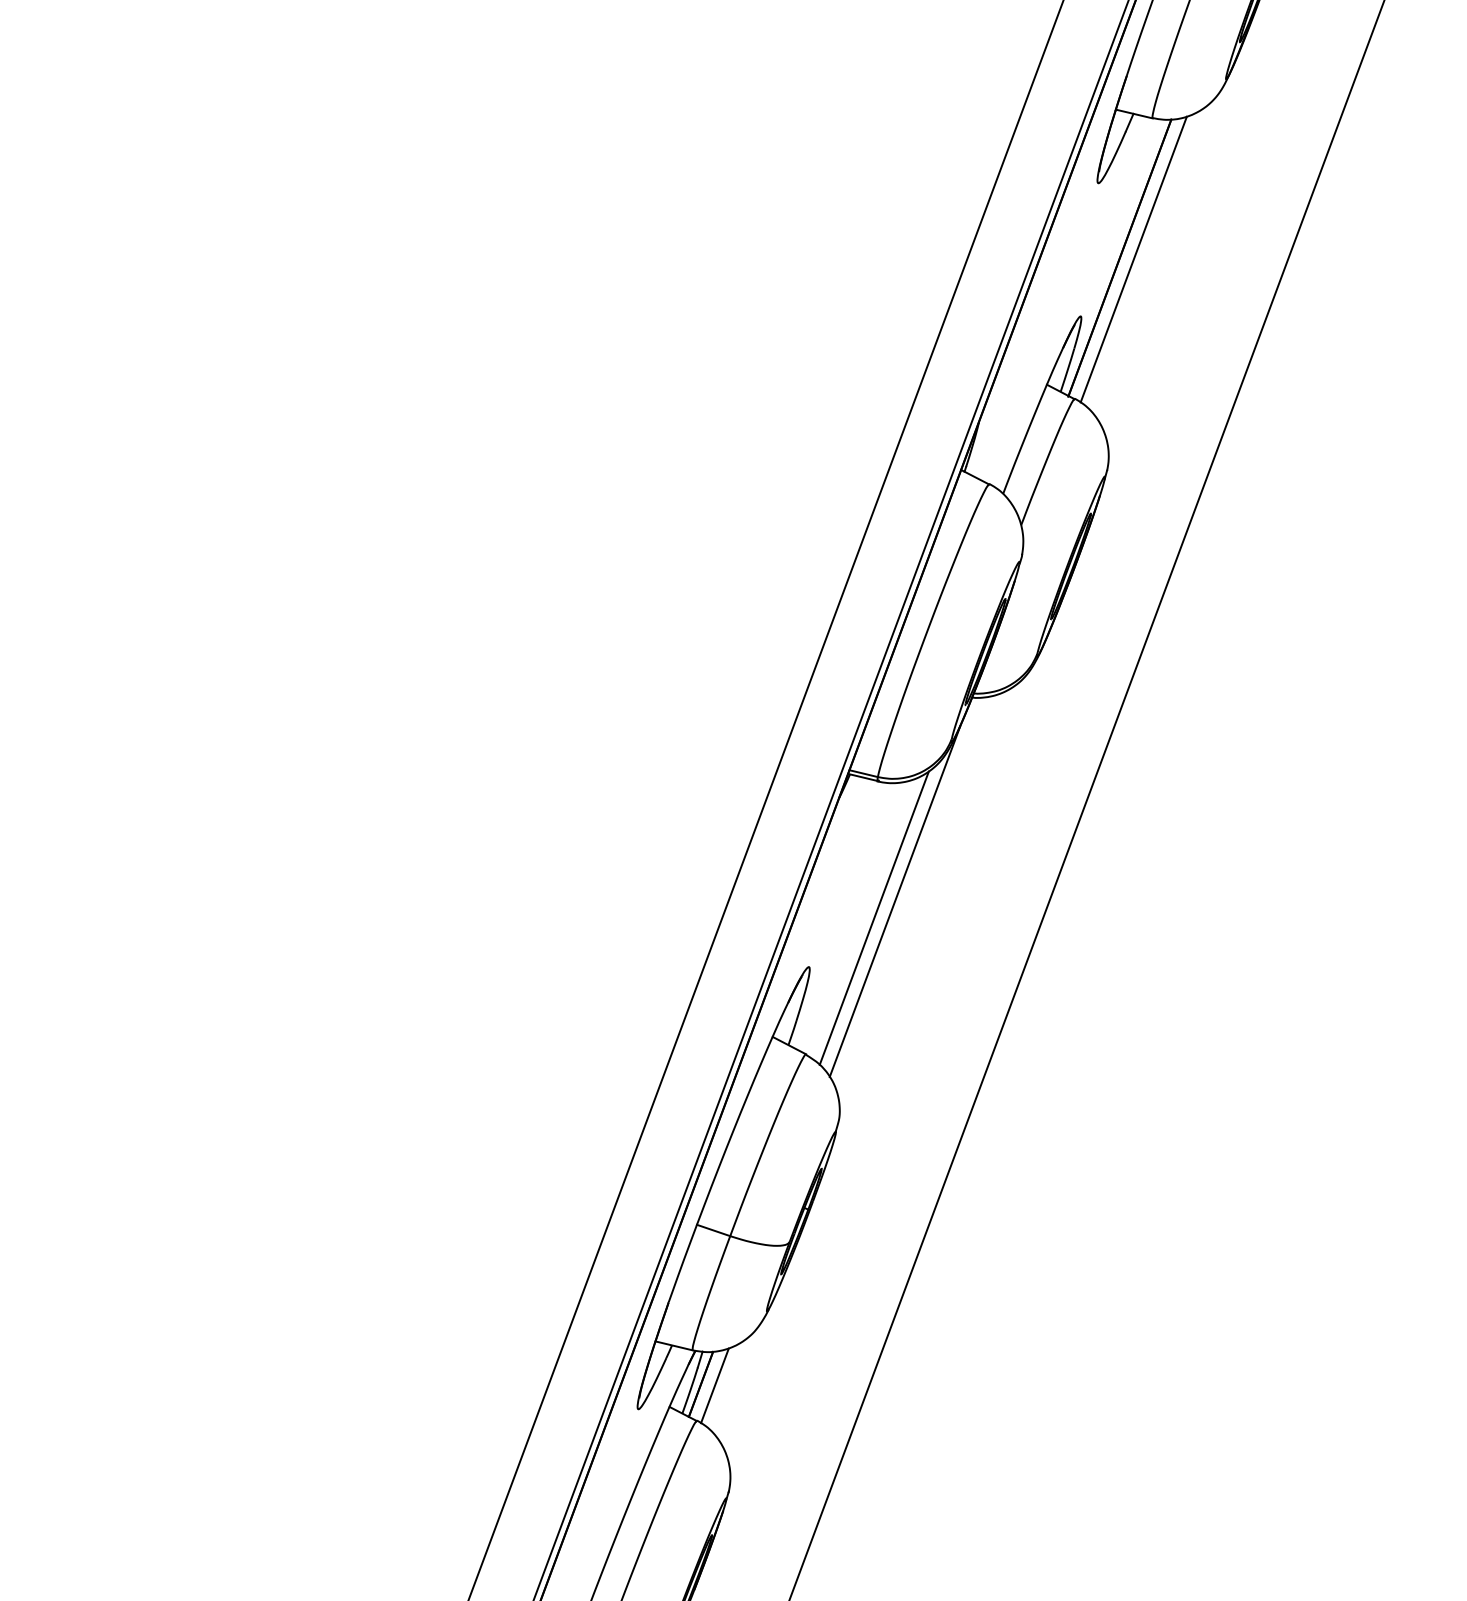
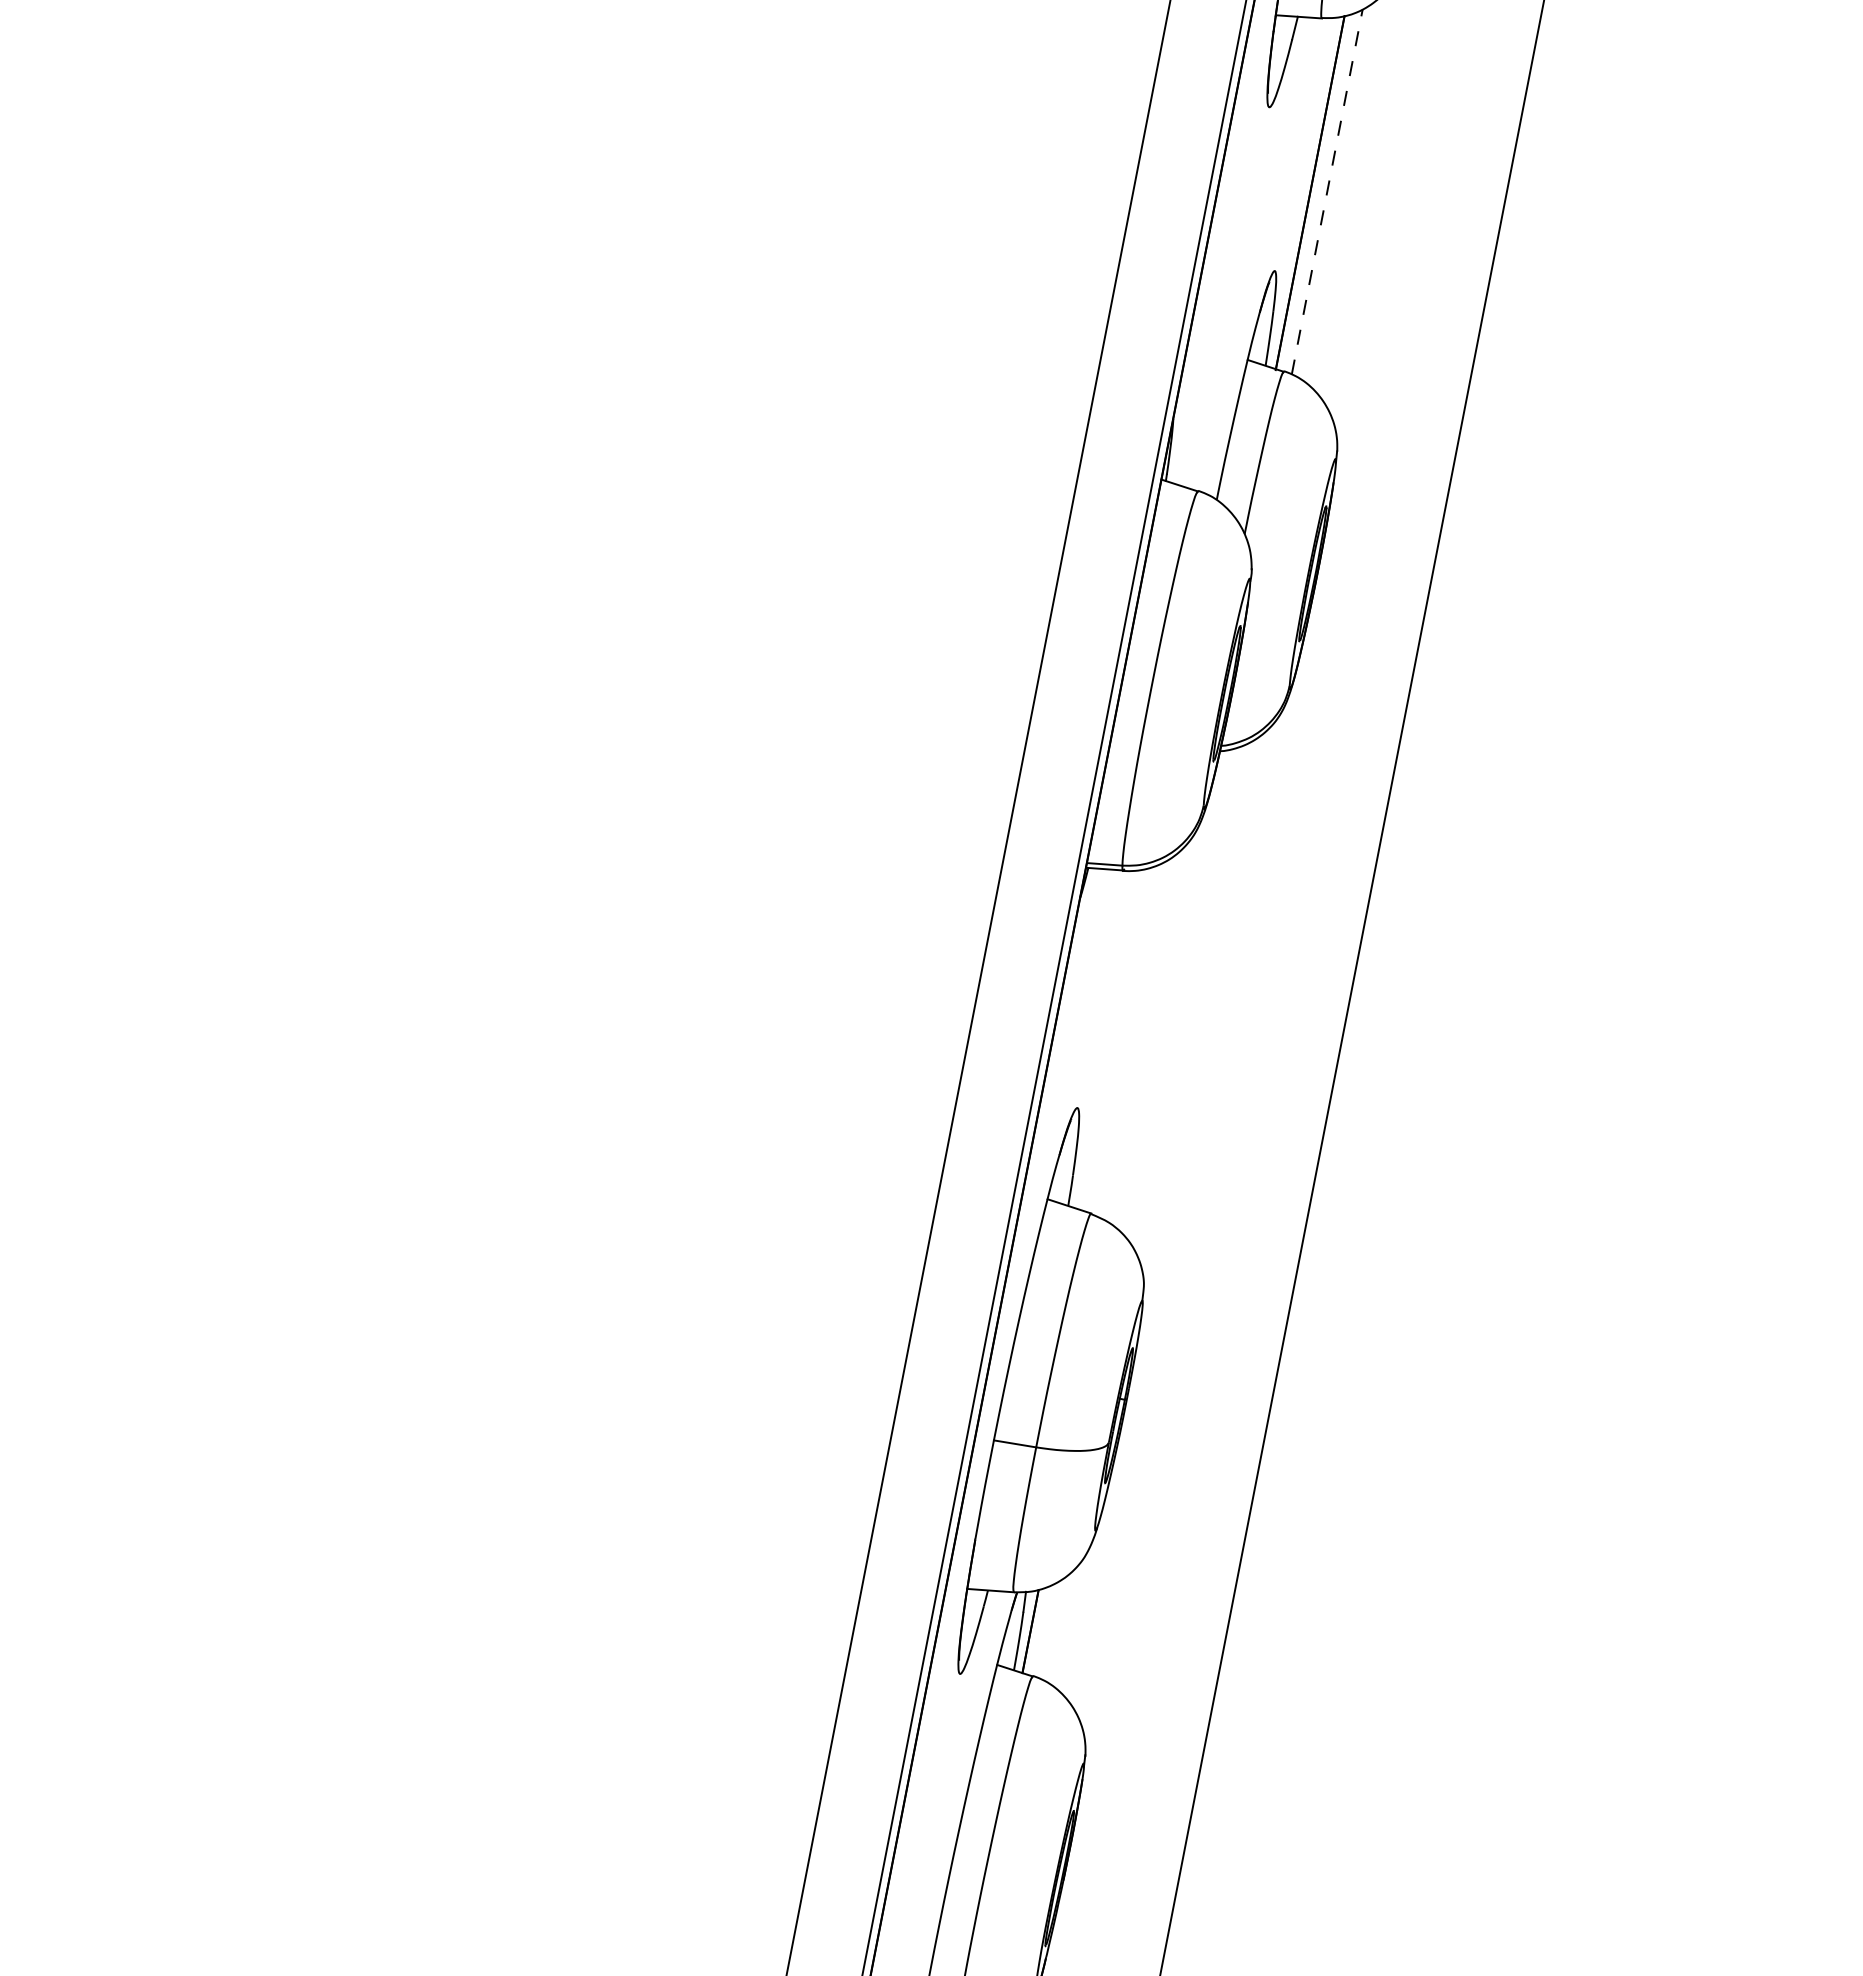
line: (1133, 259) -> (1327, 192), solid -> dashed
line: (894, 901) -> (1167, 1012), removed
line: (873, 917) -> (1145, 1035), removed
line: (714, 1385) -> (1047, 1630), removed

